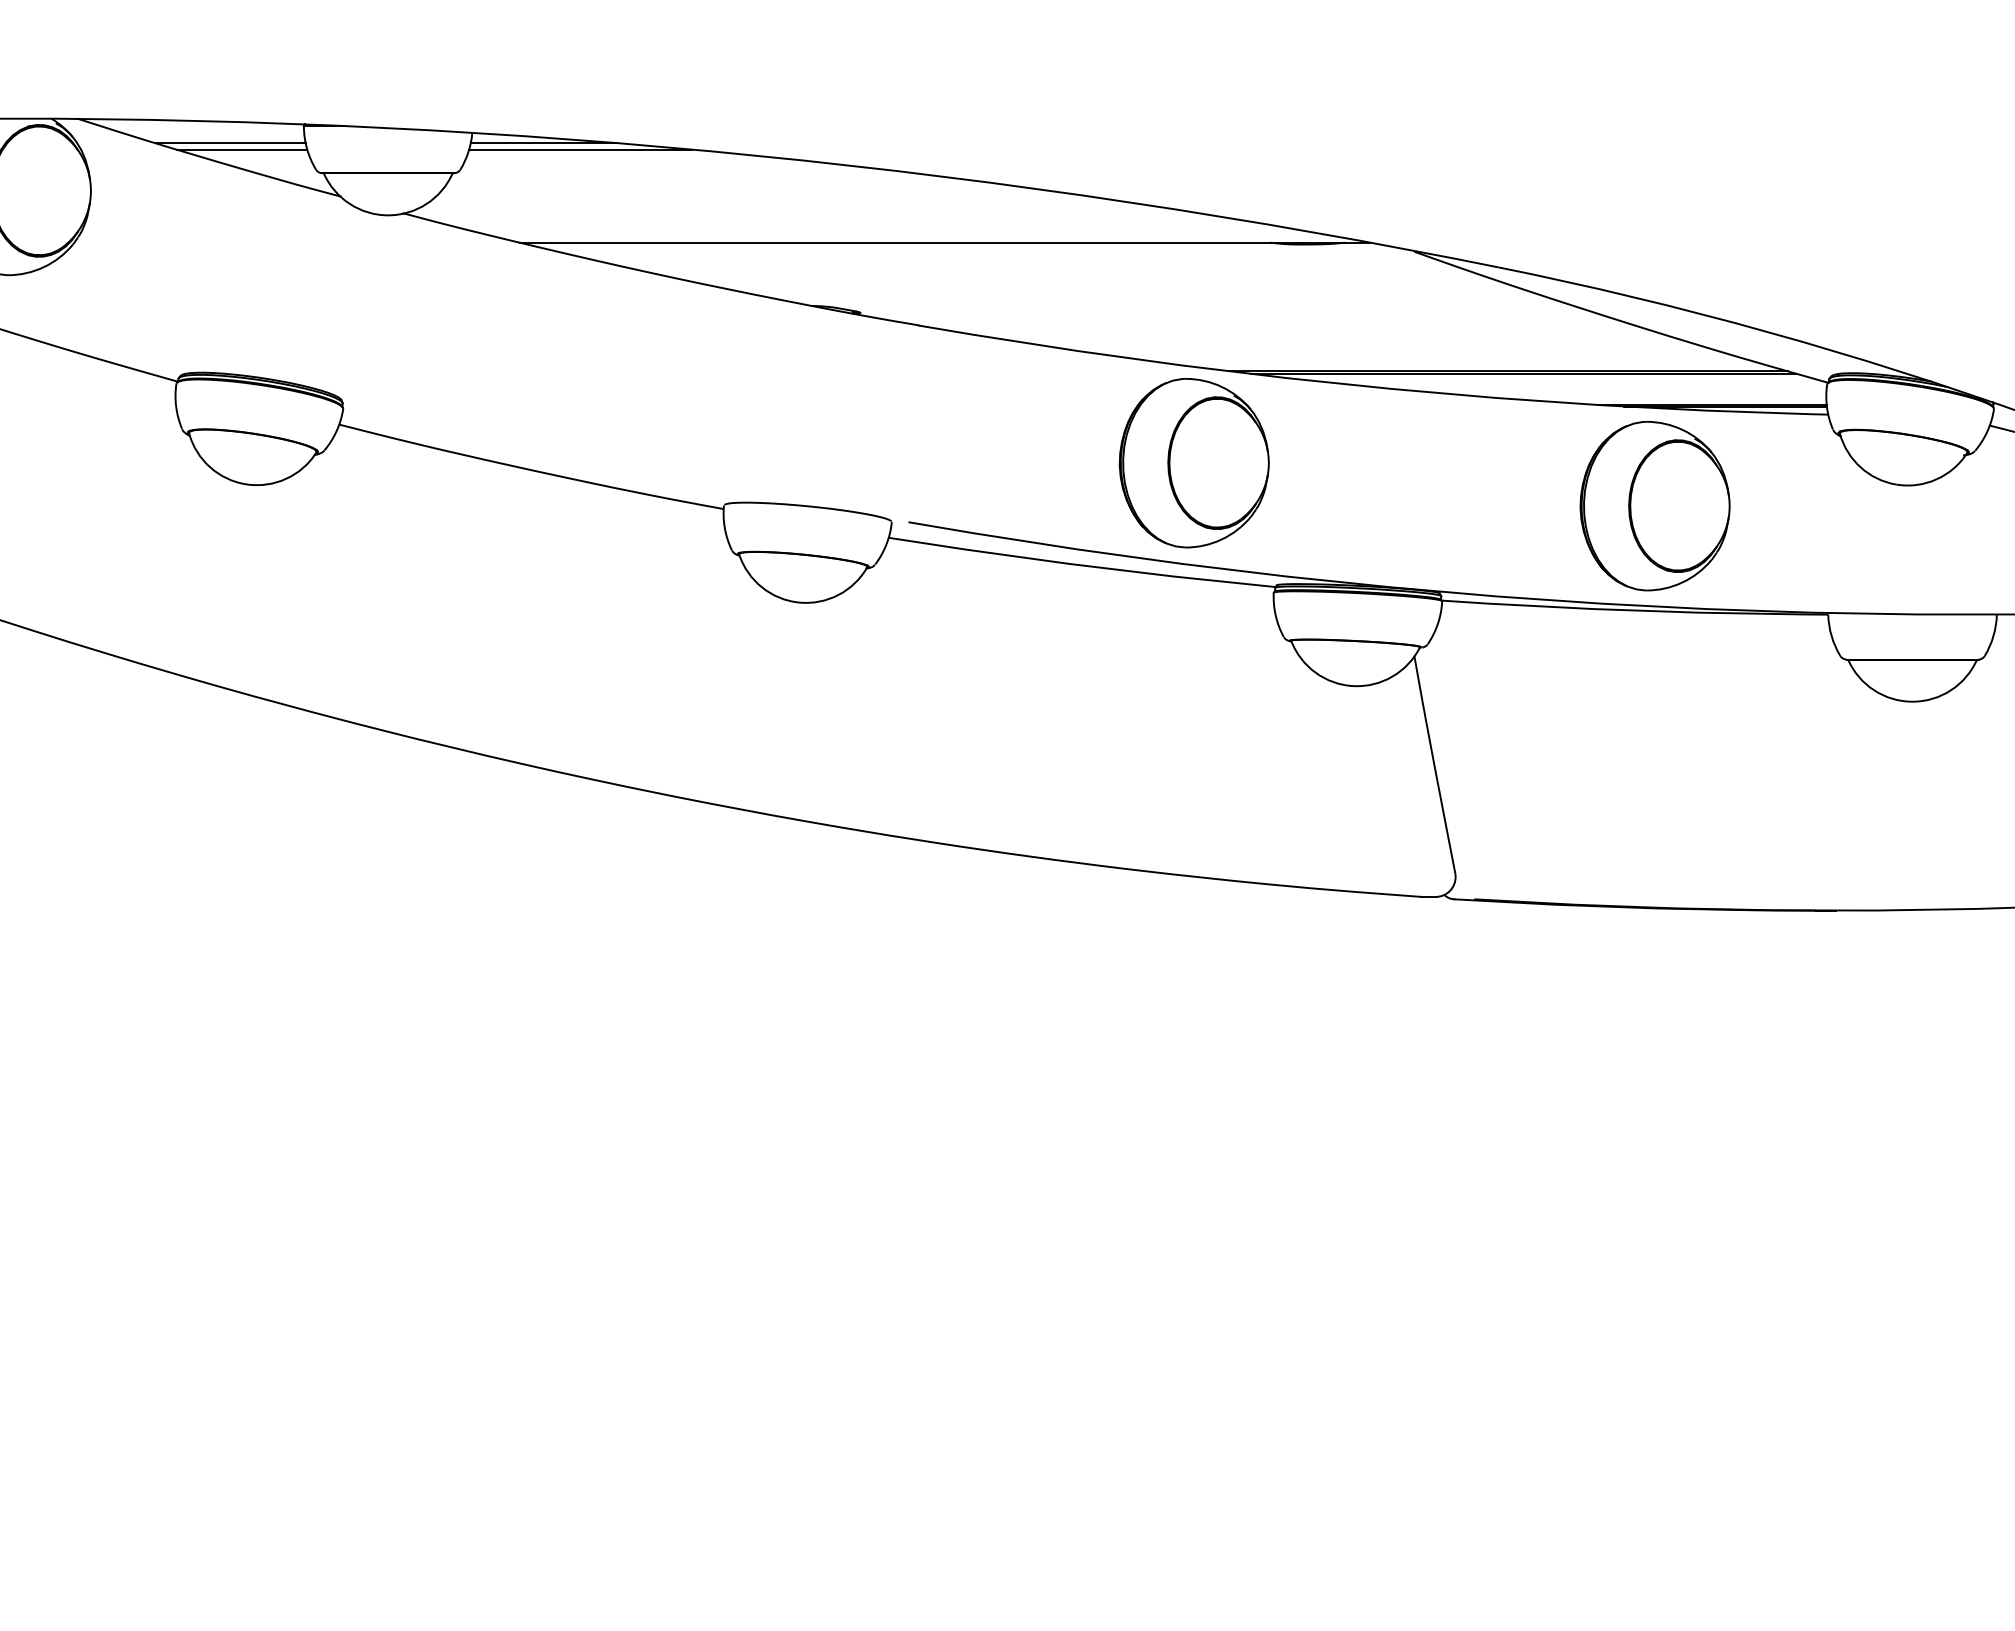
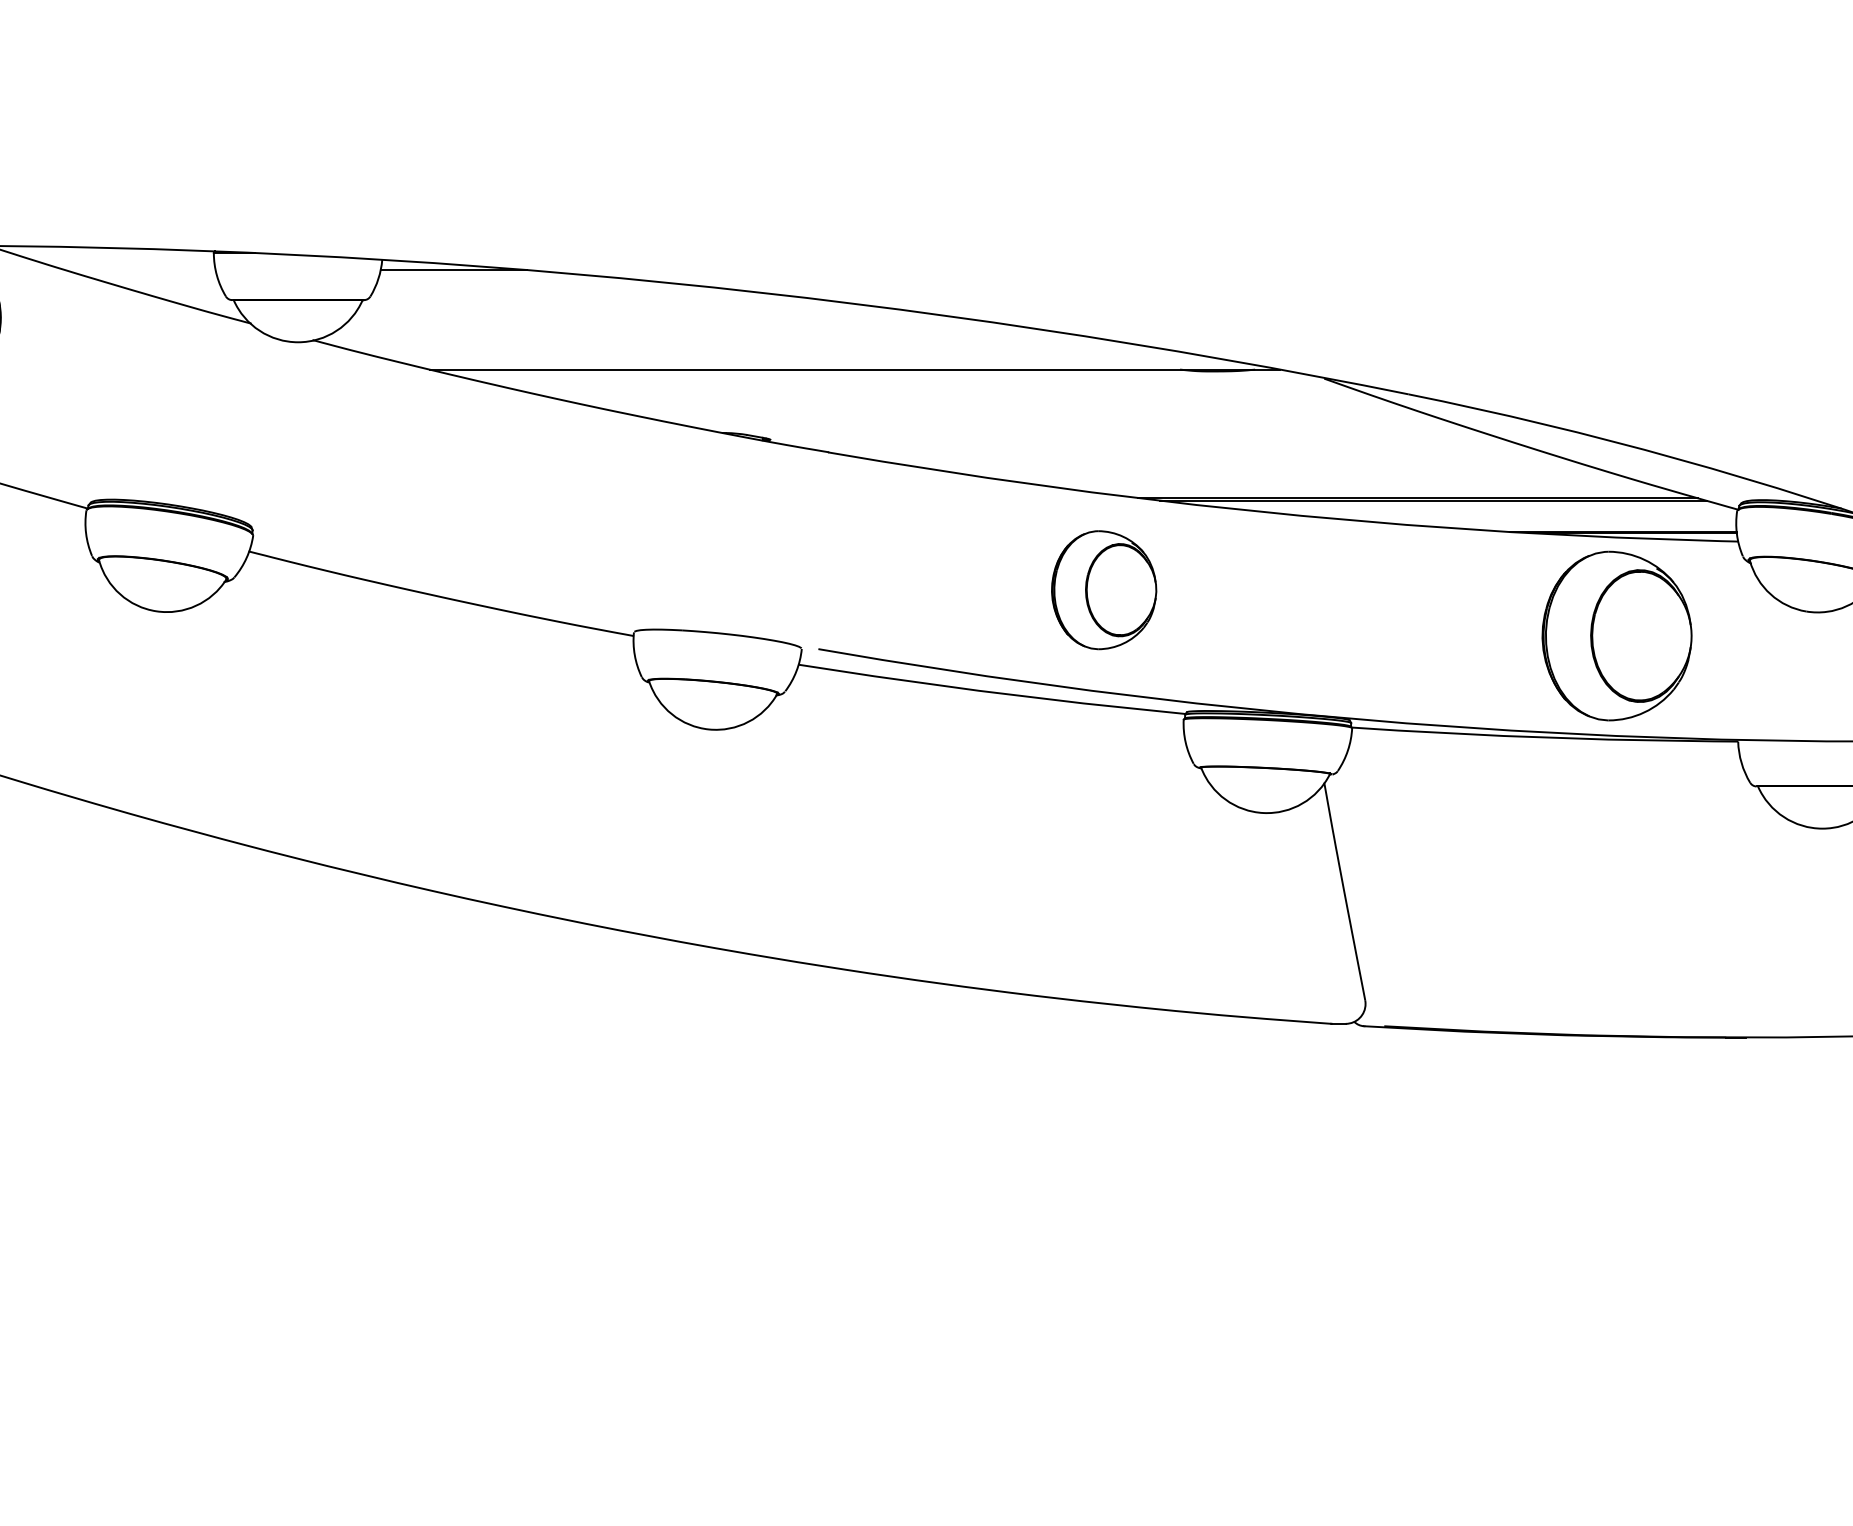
line: (230, 143) -> (140, 270), removed
line: (242, 149) -> (152, 276), removed
line: (580, 149) -> (490, 276), removed
part: (1193, 463) -> (1103, 590), size x0.7
part: (1654, 506) -> (1616, 636), moved

